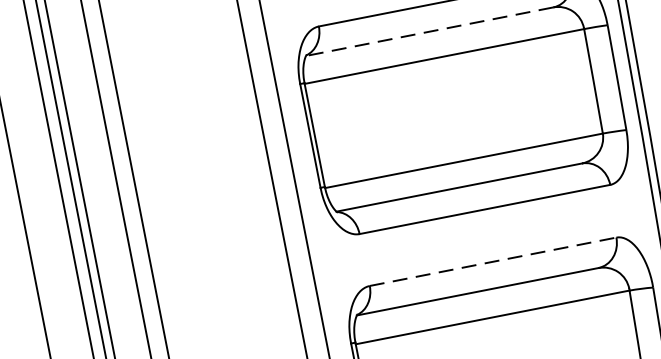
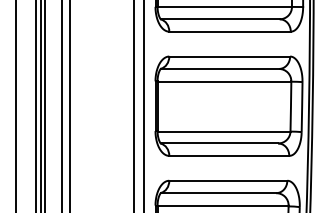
line: (428, 30) -> (219, 68), dashed -> solid
line: (493, 261) -> (228, 180), dashed -> solid

